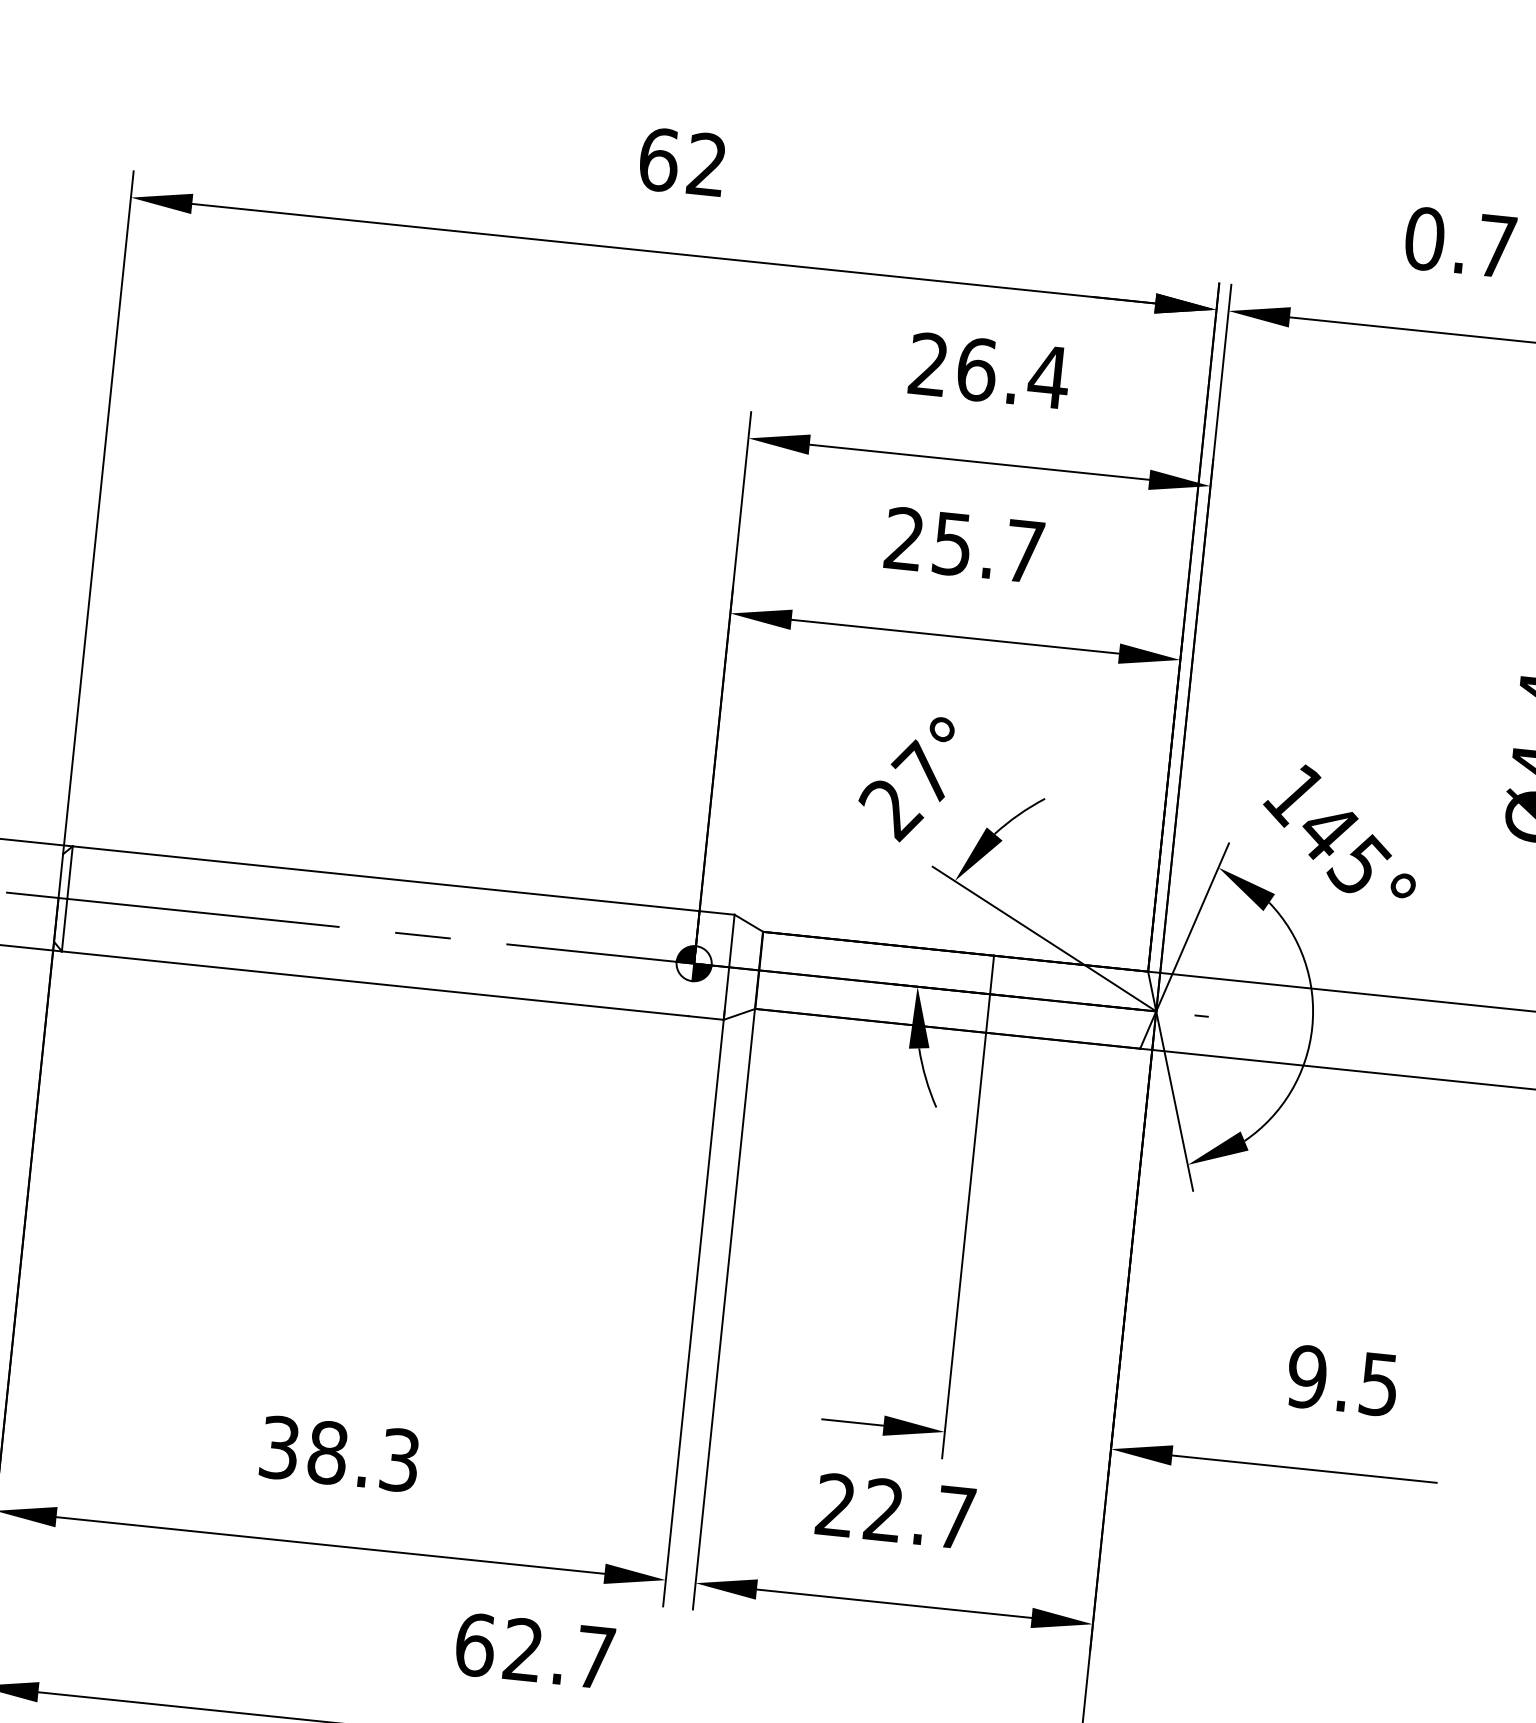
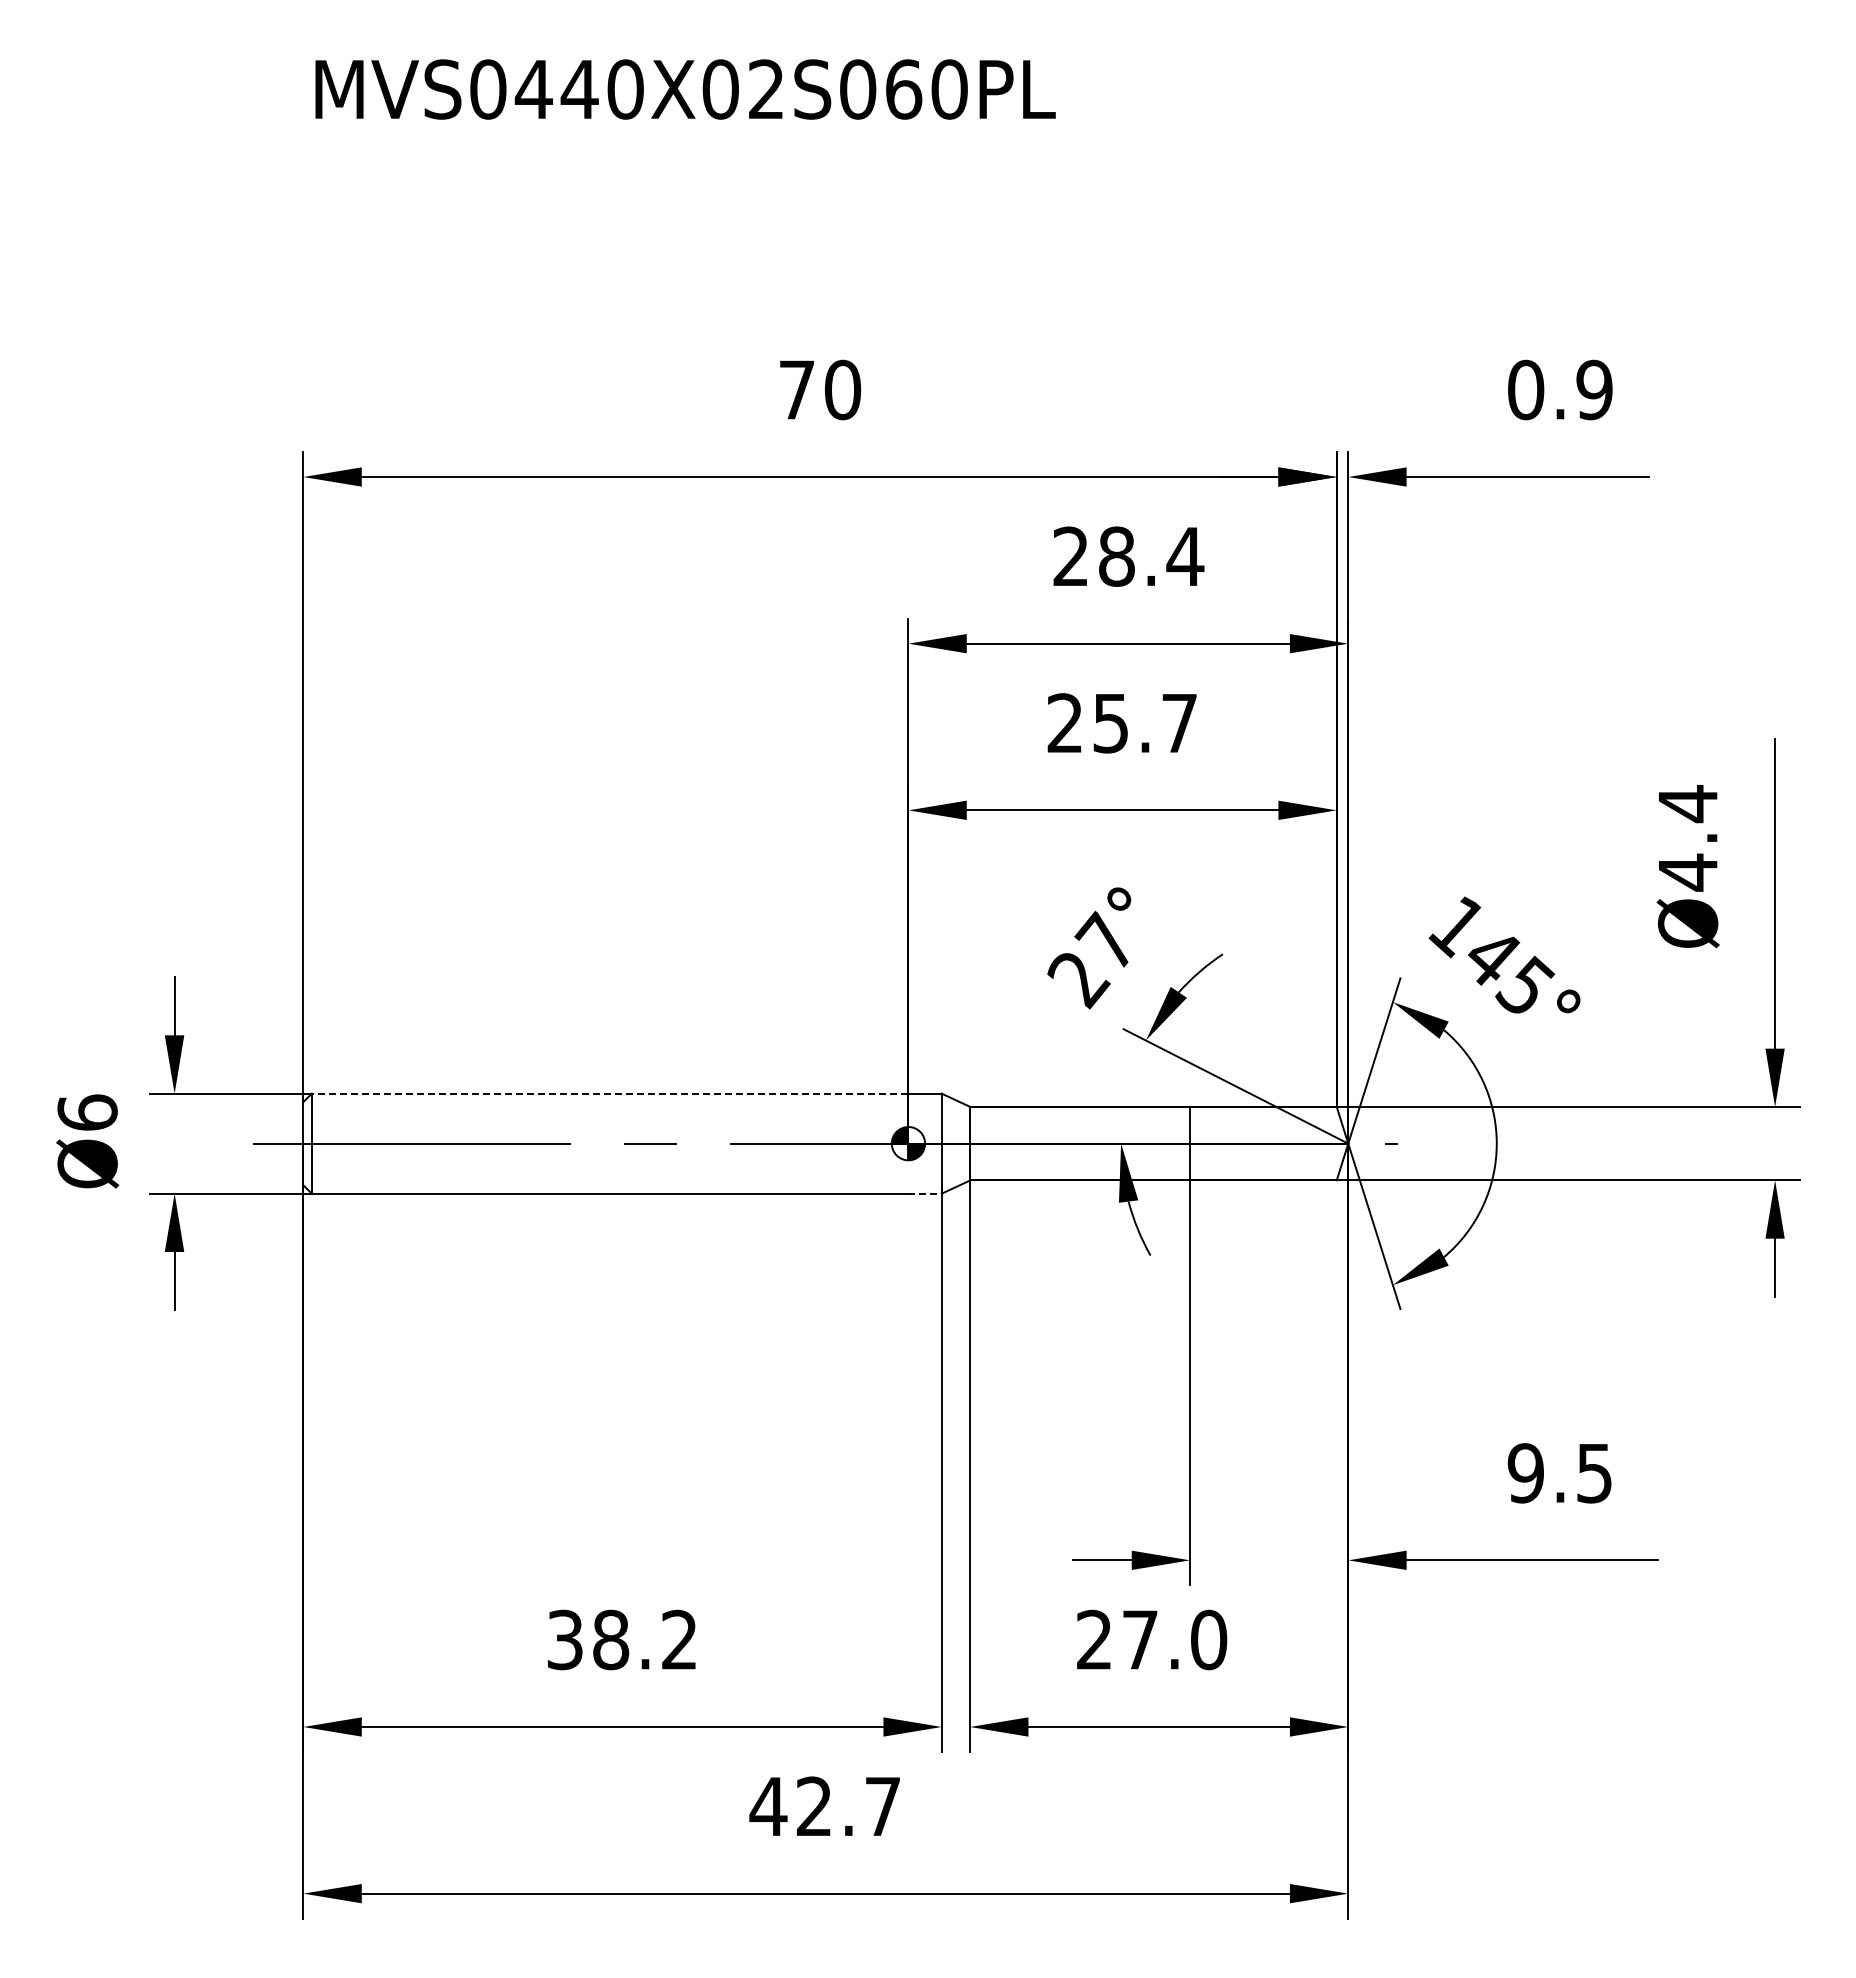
text: (683, 161) -> (820, 389), 62 -> 70
text: (1496, 245) -> (1594, 389), 0.7 -> 0.9
text: (977, 369) -> (1117, 556), 26.4 -> 28.4
line: (385, 878) -> (609, 1093), solid -> dashed
line: (706, 1017) -> (925, 1193), solid -> dashed
text: (399, 1459) -> (679, 1639), 38.3 -> 38.2
text: (919, 1513) -> (1174, 1639), 22.7 -> 27.0
text: (475, 1644) -> (768, 1806), 62.7 -> 42.7

